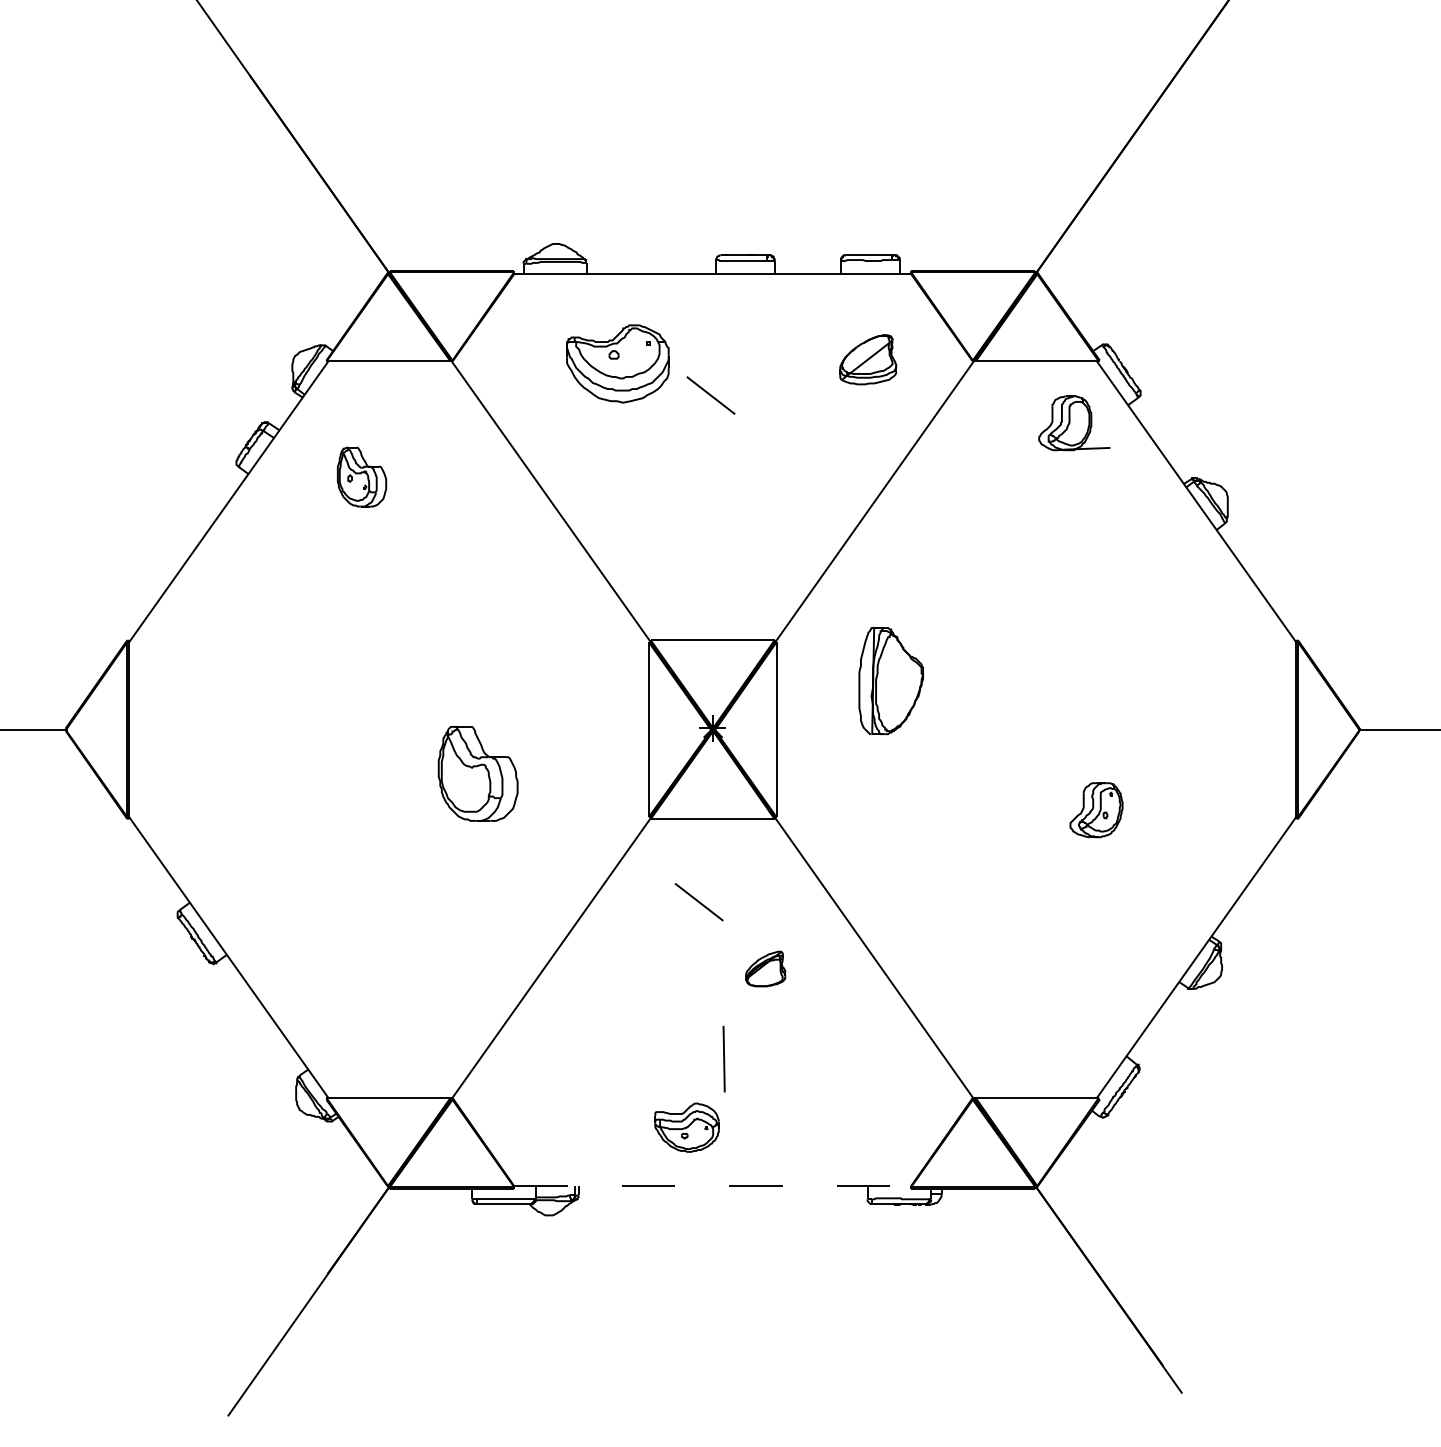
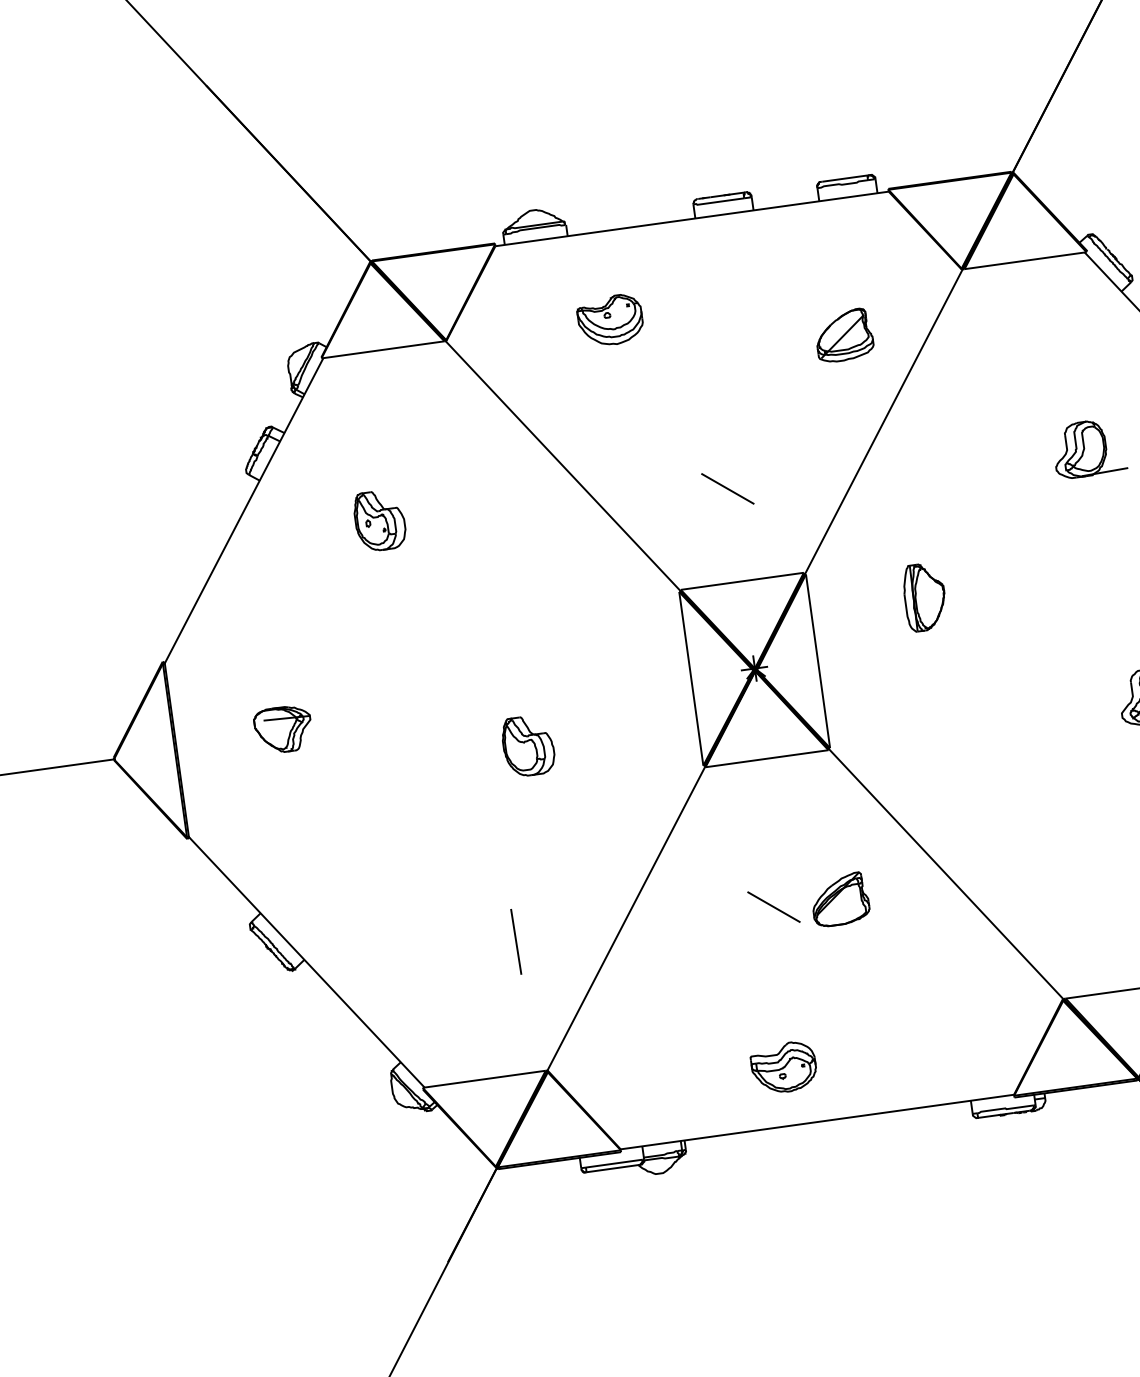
part: (868, 359) -> (844, 335), moved
part: (617, 363) -> (610, 320), size x0.62
line: (710, 395) -> (727, 488), moved
part: (1074, 423) -> (1089, 448), moved
part: (362, 476) -> (380, 519), moved
part: (891, 680) -> (925, 596), size x0.62
part: (237, 723) -> (283, 729), added
part: (477, 773) -> (527, 745), size x0.62
line: (698, 902) -> (773, 907), moved
part: (765, 968) -> (839, 899), size x1.43
line: (723, 1058) -> (515, 941), moved
line: (712, 1186) -> (817, 1122), dashed -> solid

